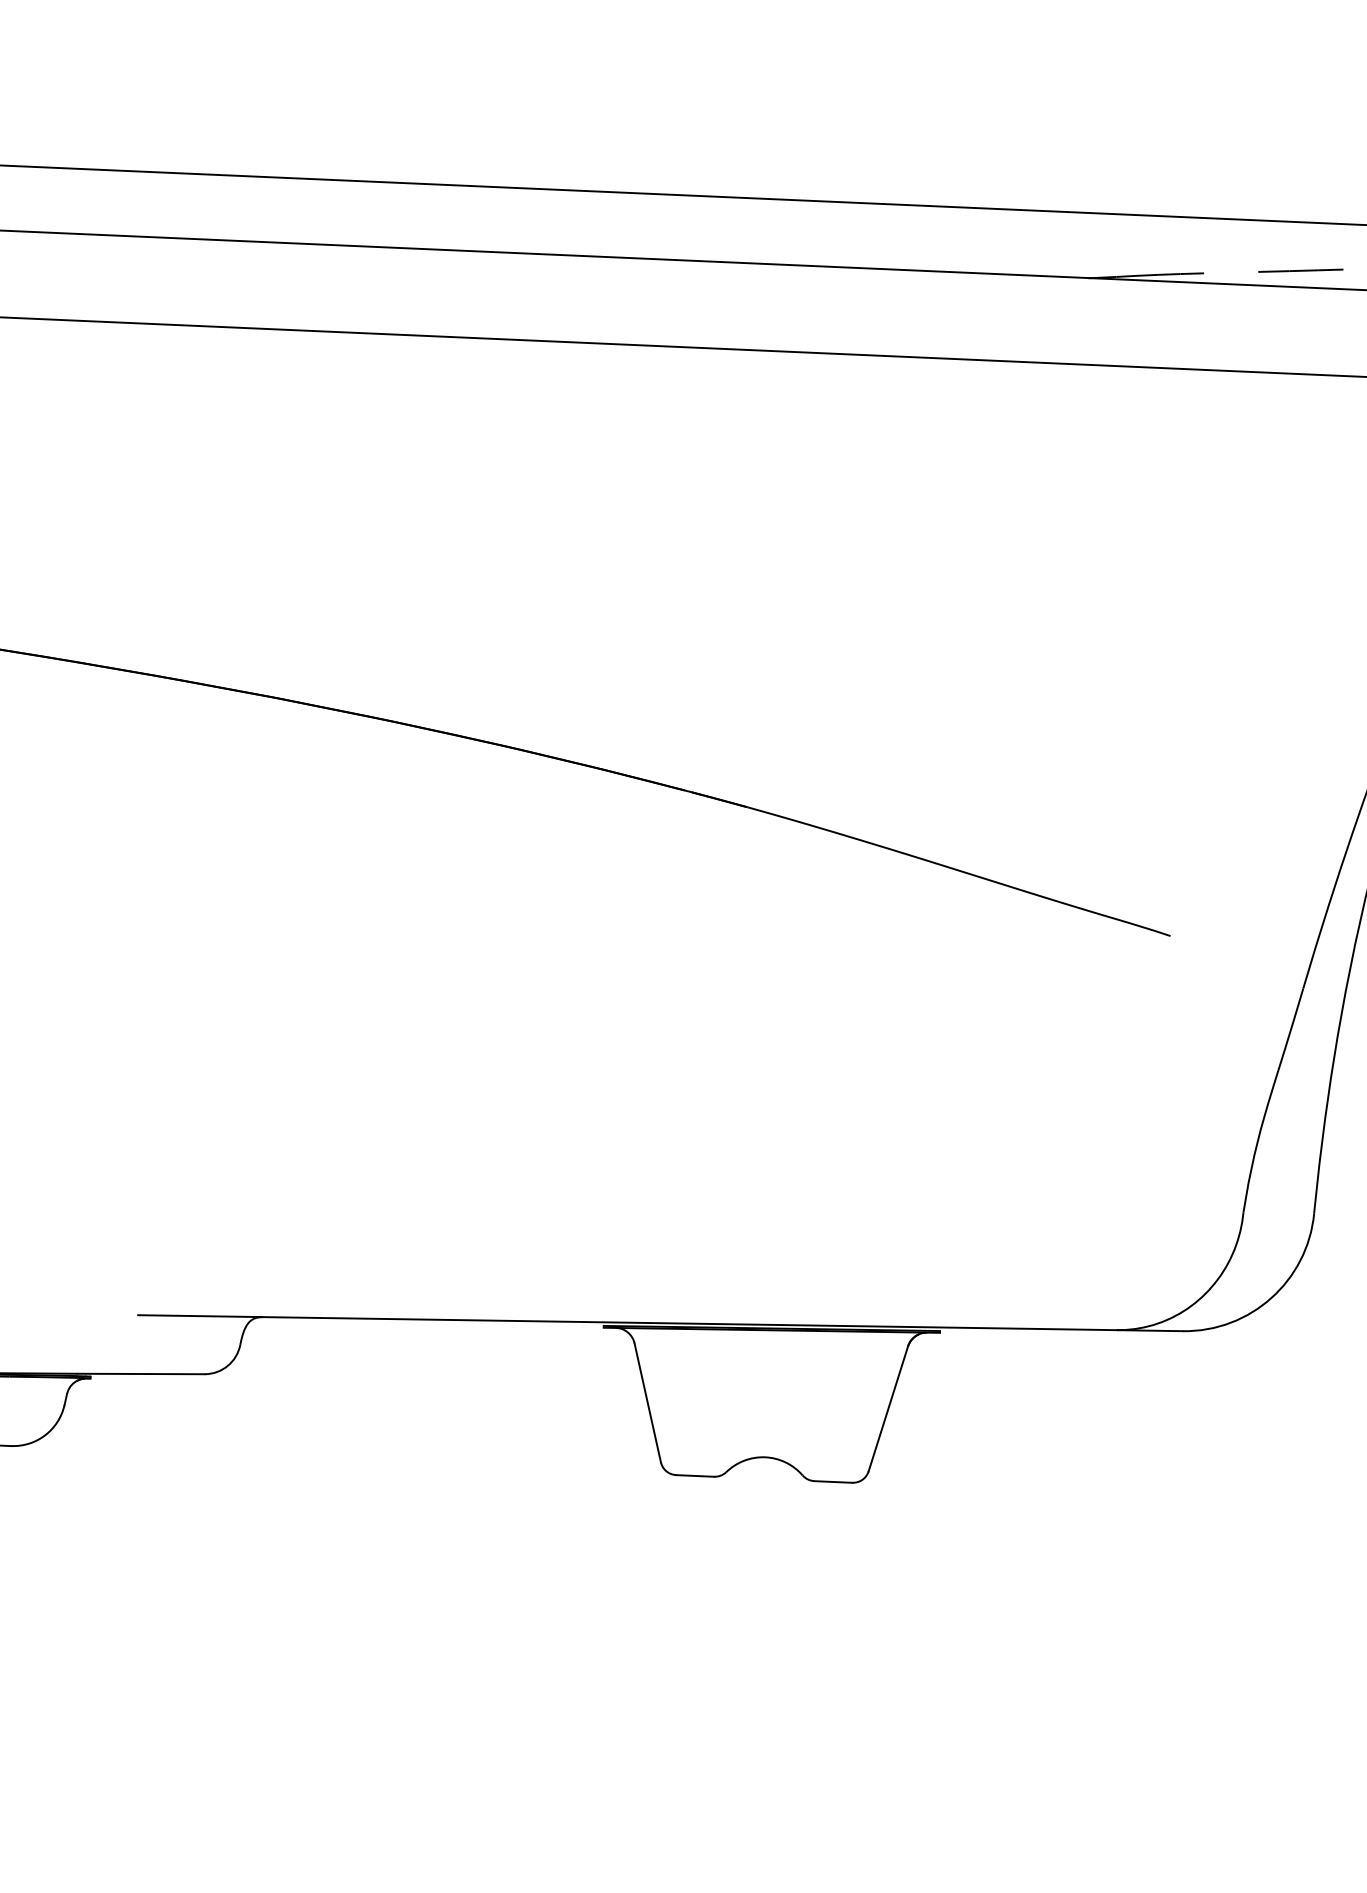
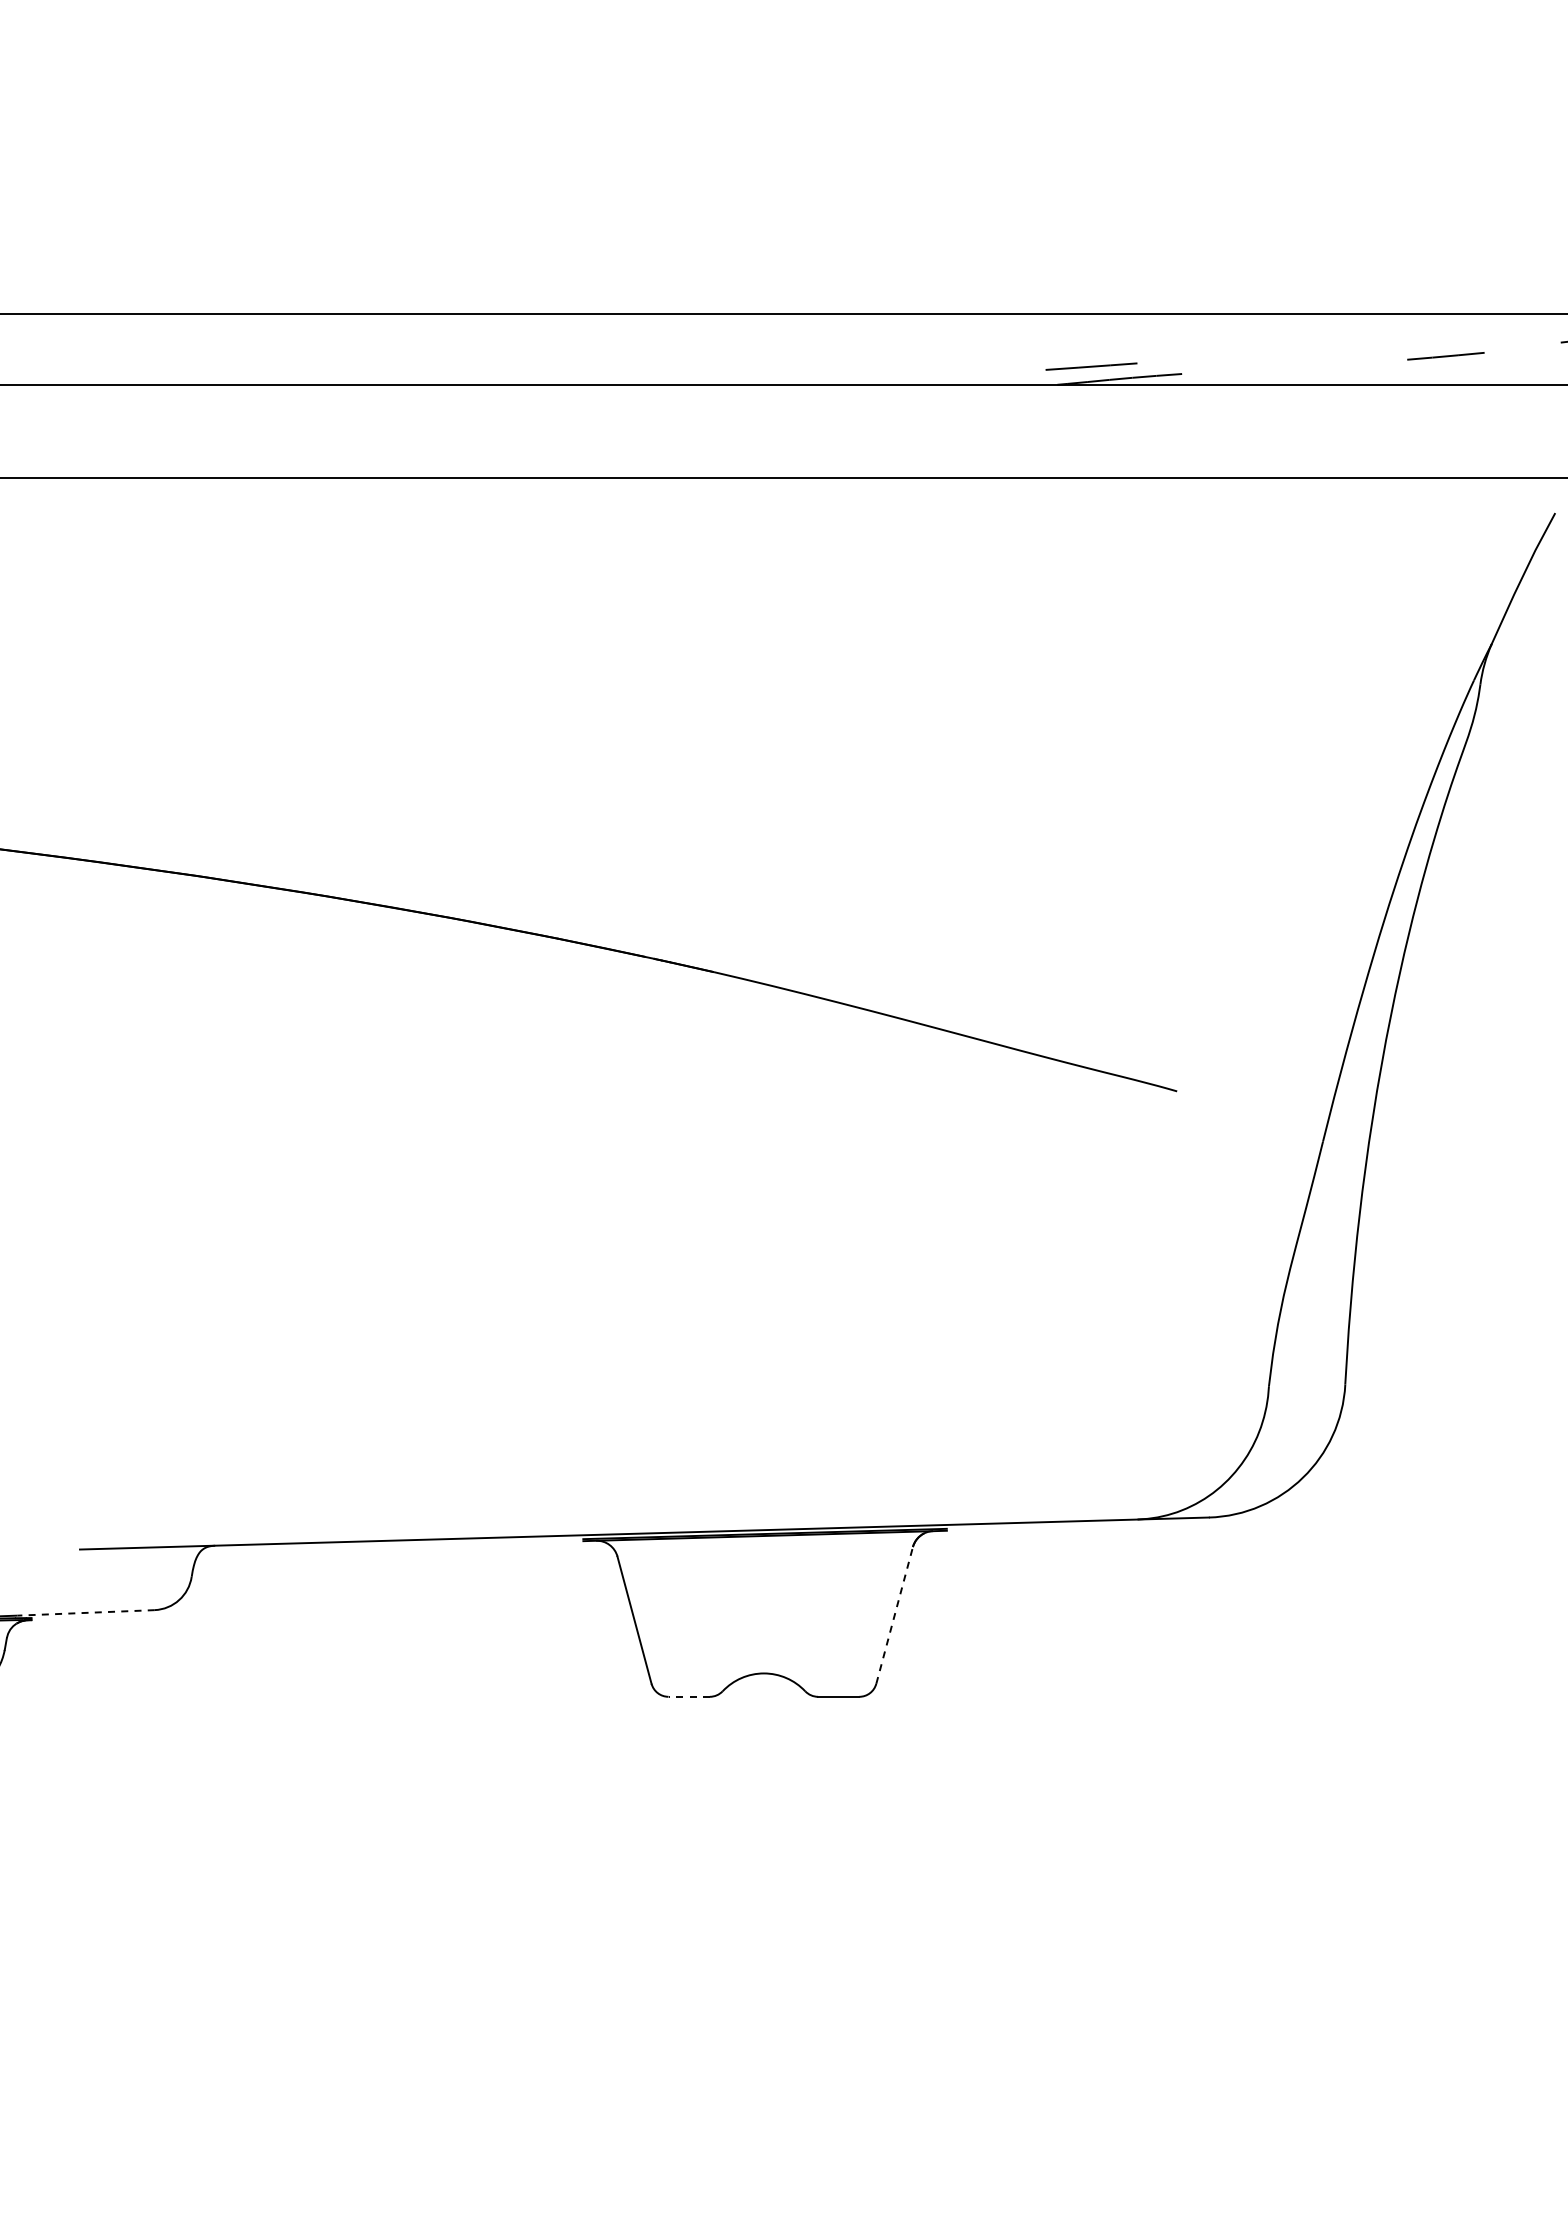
line: (1300, 270) -> (1091, 366), moved
line: (141, 1373) -> (86, 1612), solid -> dashed
line: (888, 1409) -> (894, 1615), solid -> dashed
line: (695, 1475) -> (689, 1696), solid -> dashed

